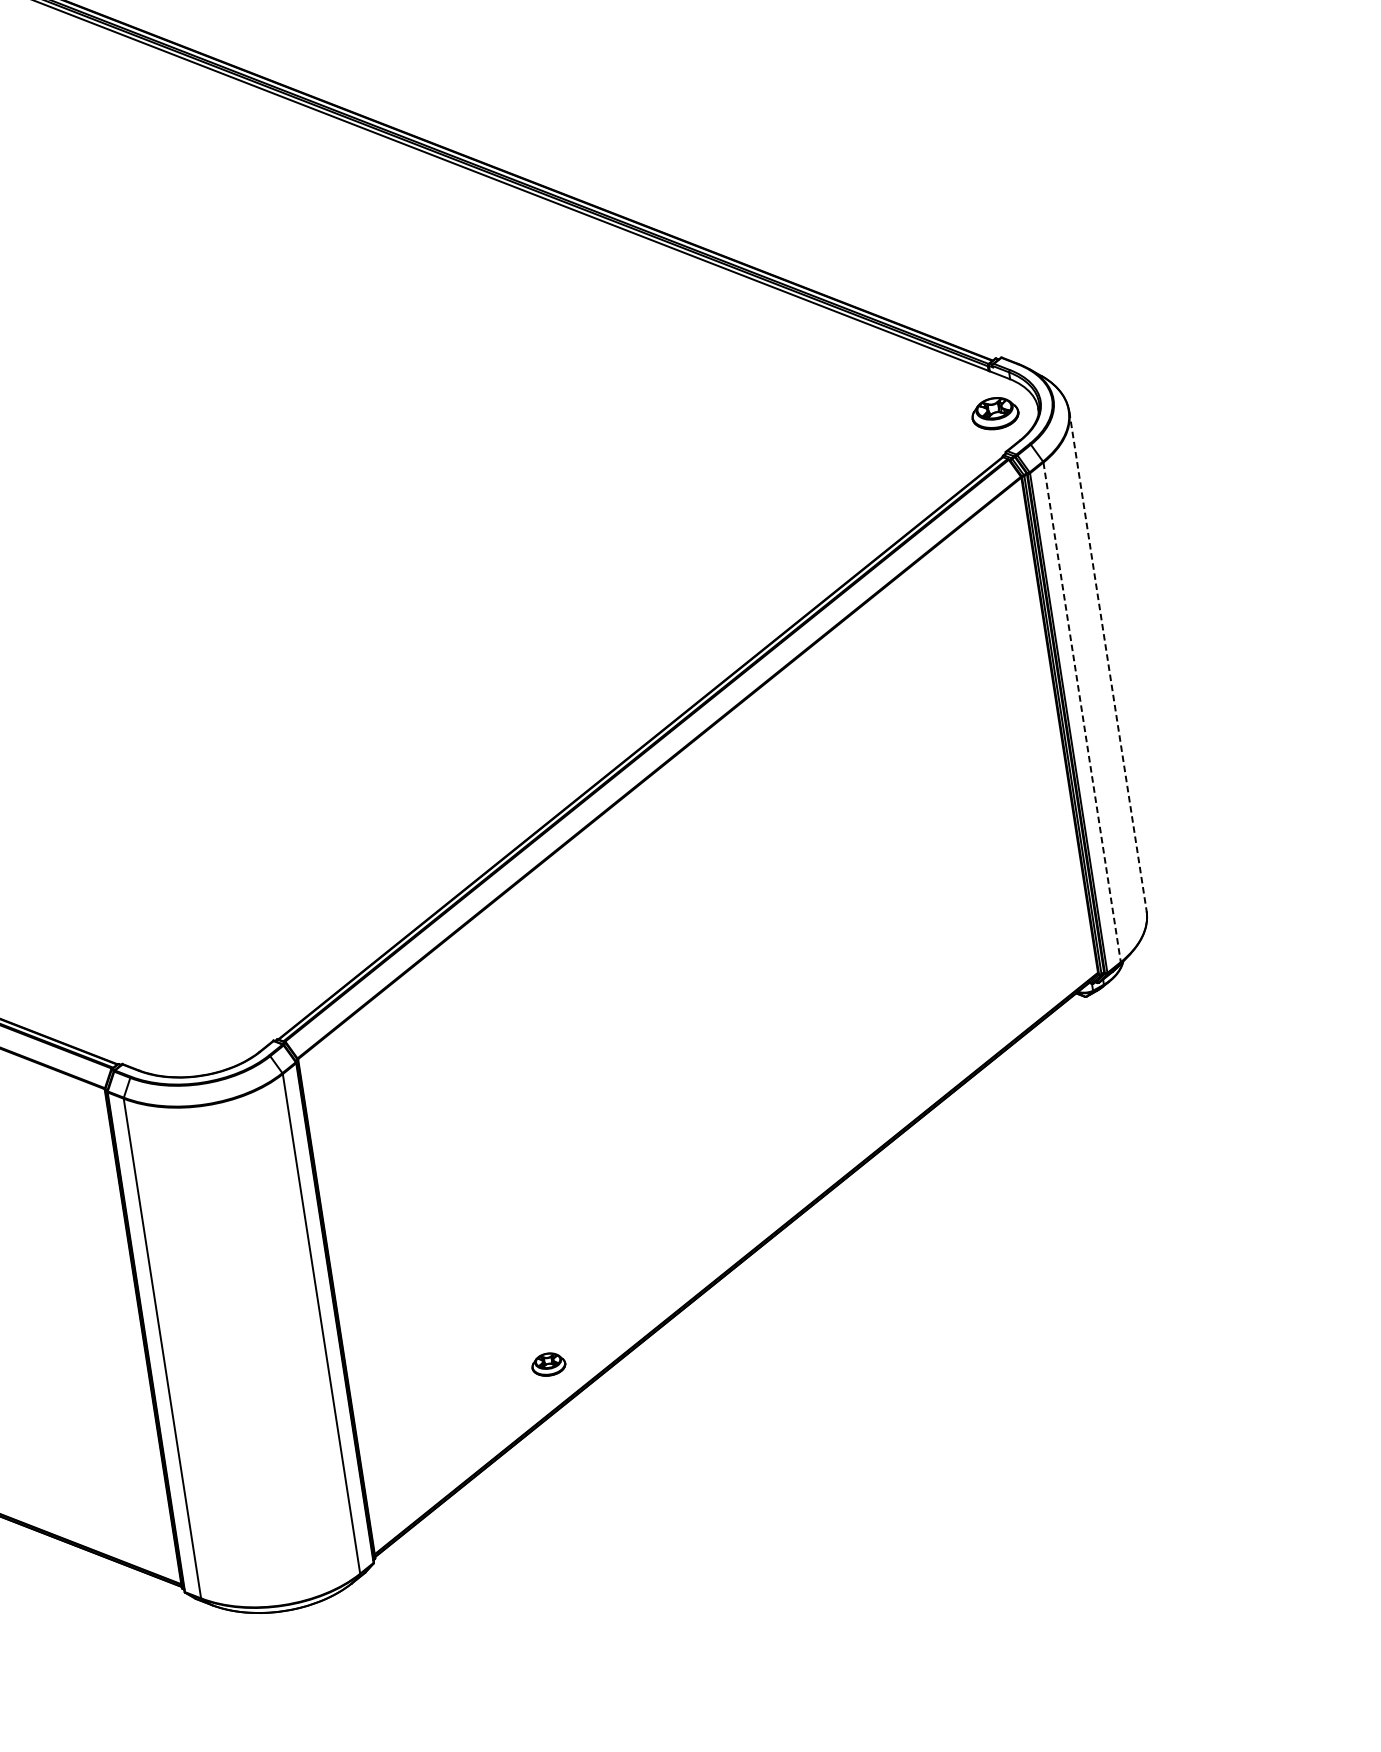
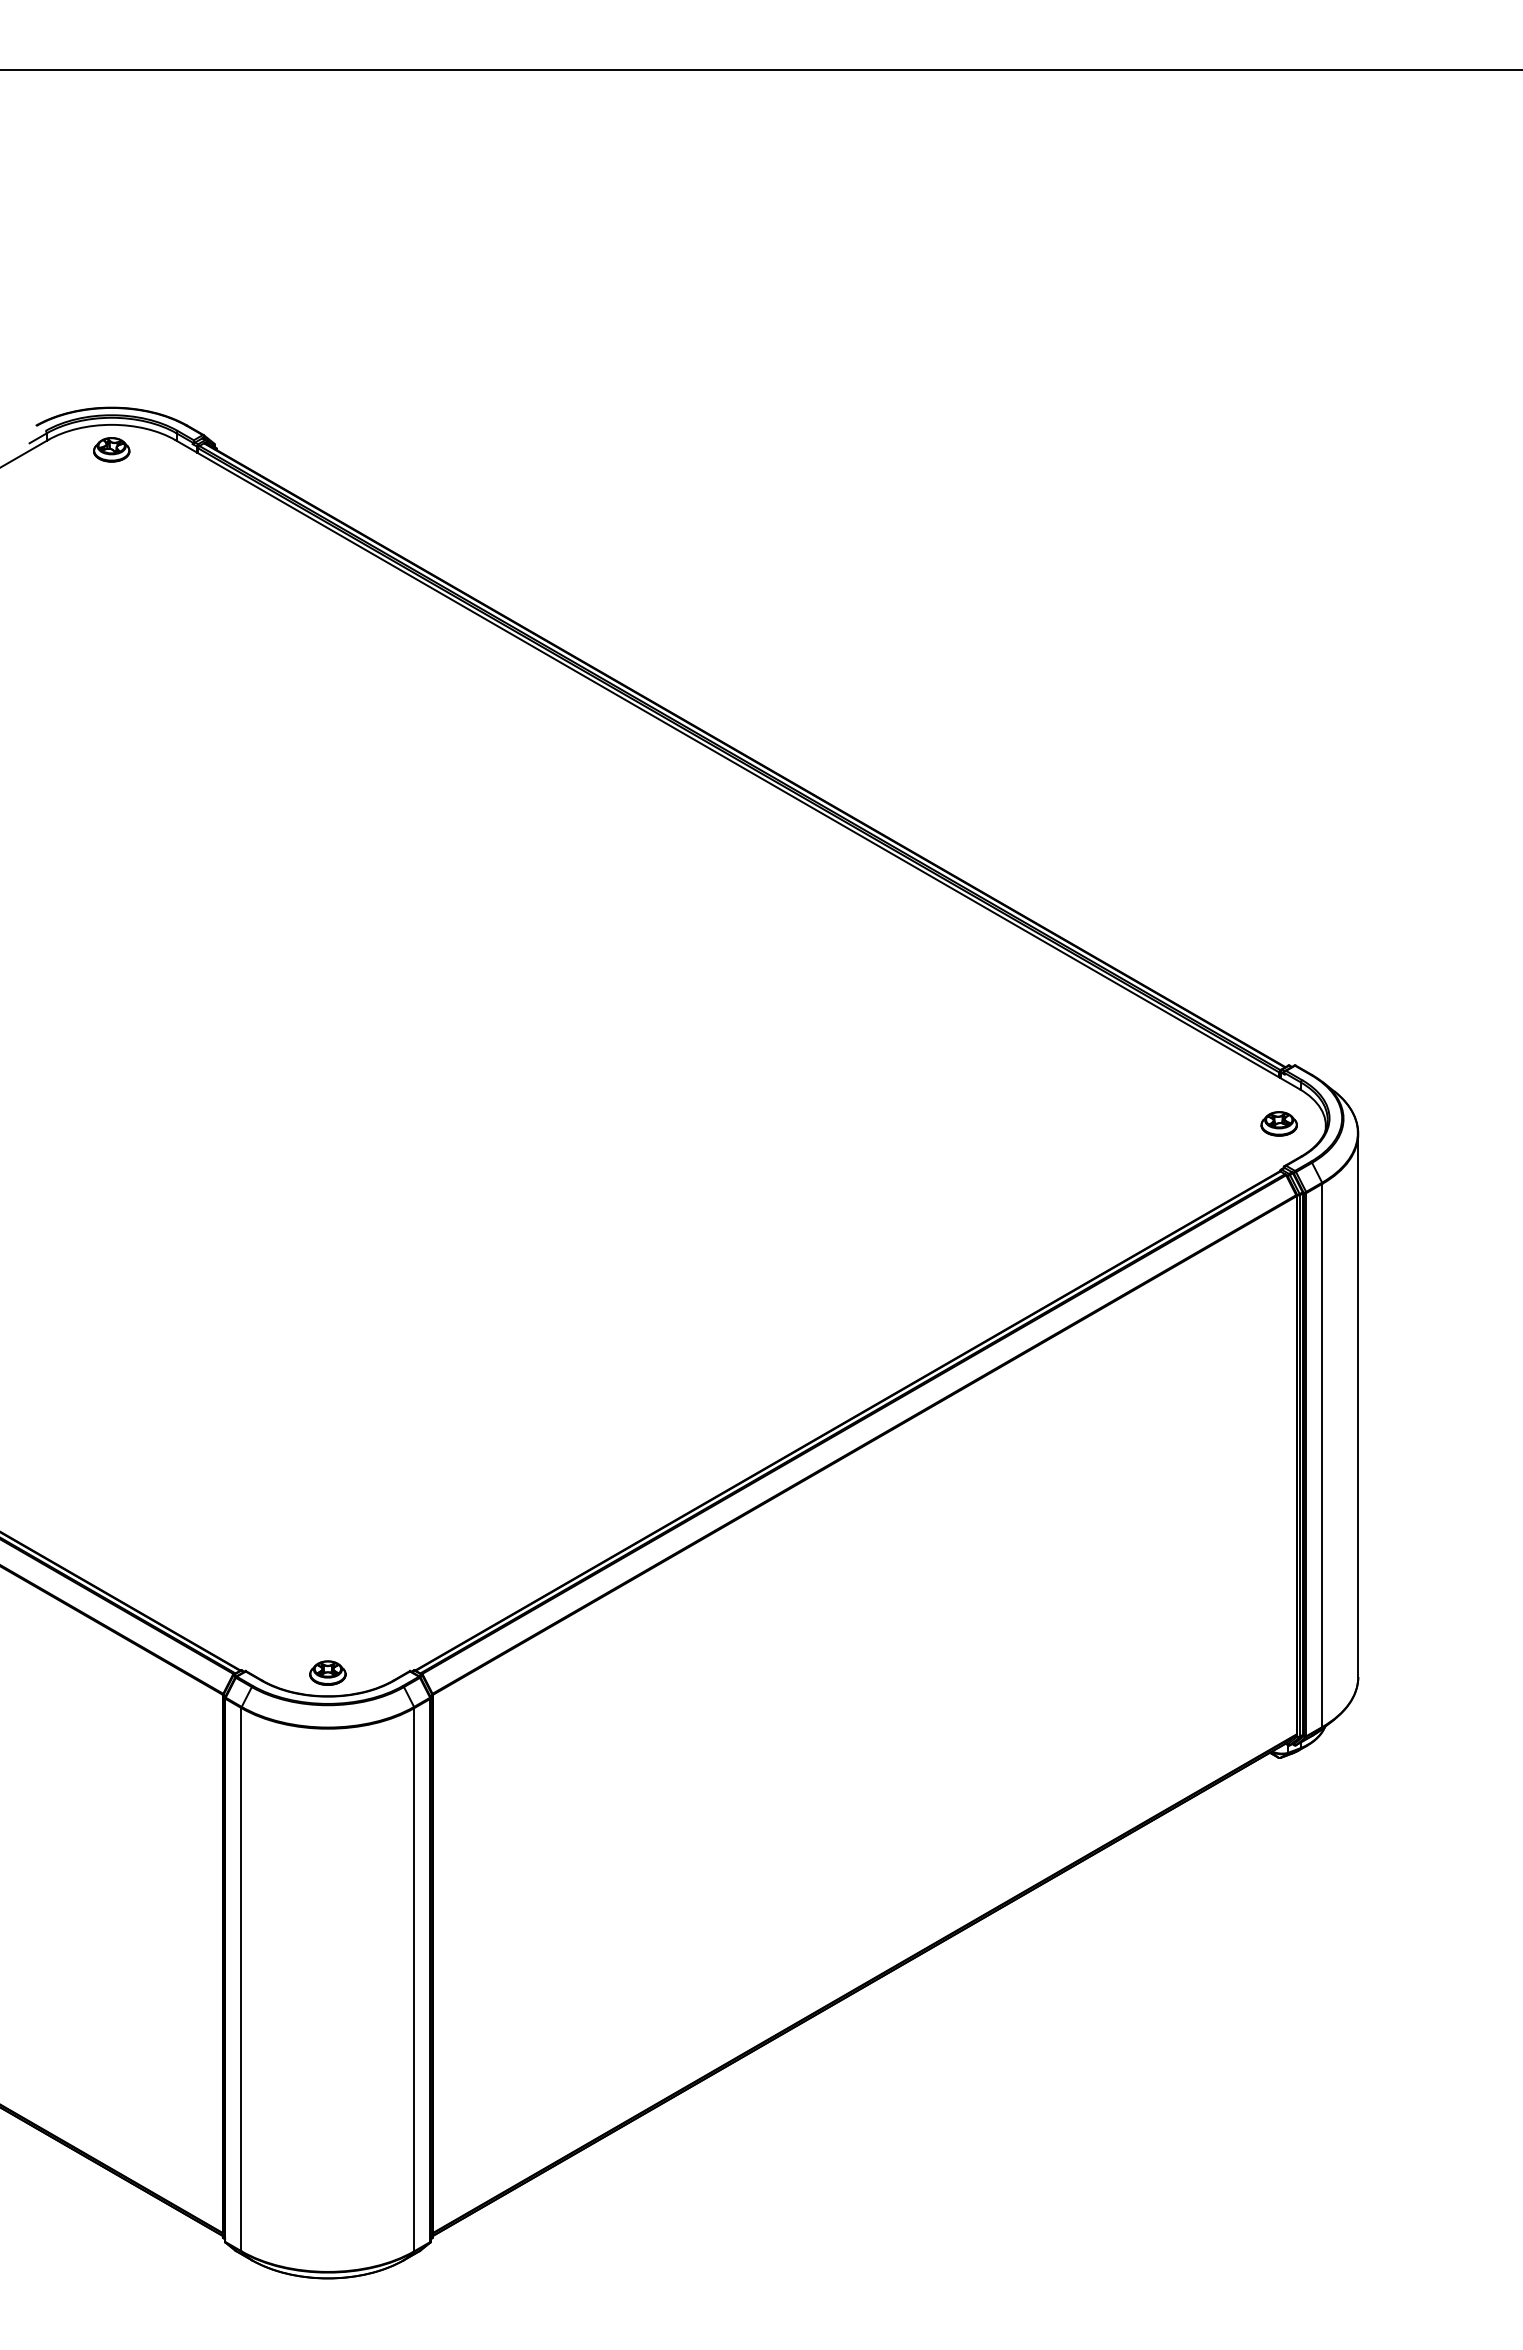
part: (994, 413) -> (1278, 1123), size x0.71
line: (1108, 661) -> (1358, 1405), dashed -> solid
line: (1082, 712) -> (1322, 1455), dashed -> solid
part: (548, 1364) -> (327, 1672), moved

